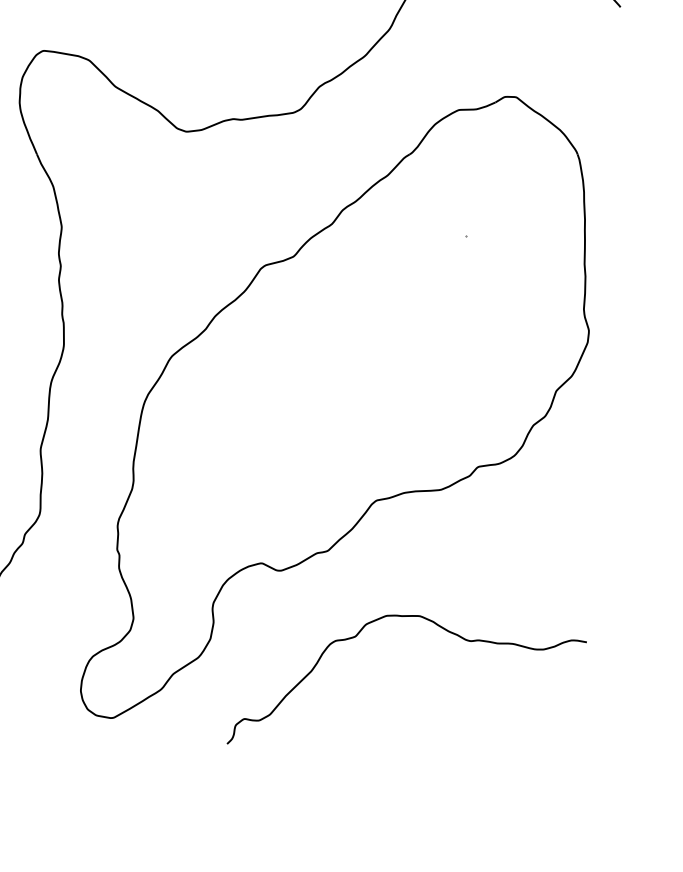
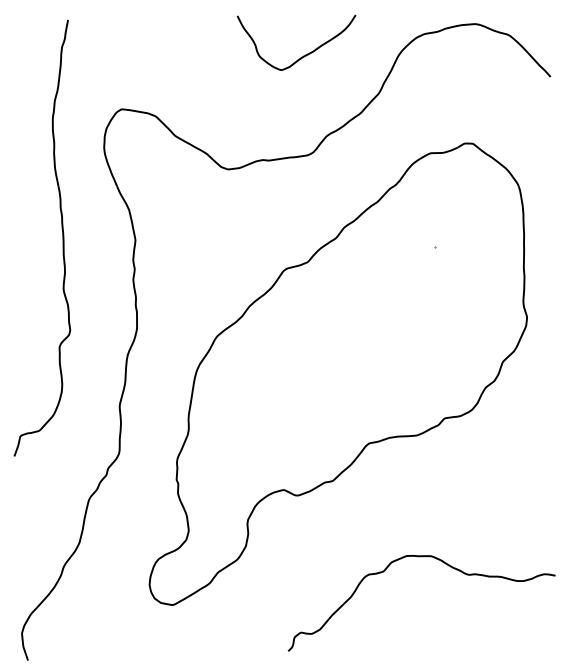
curve: (436, 625) -> (443, 563), moved

